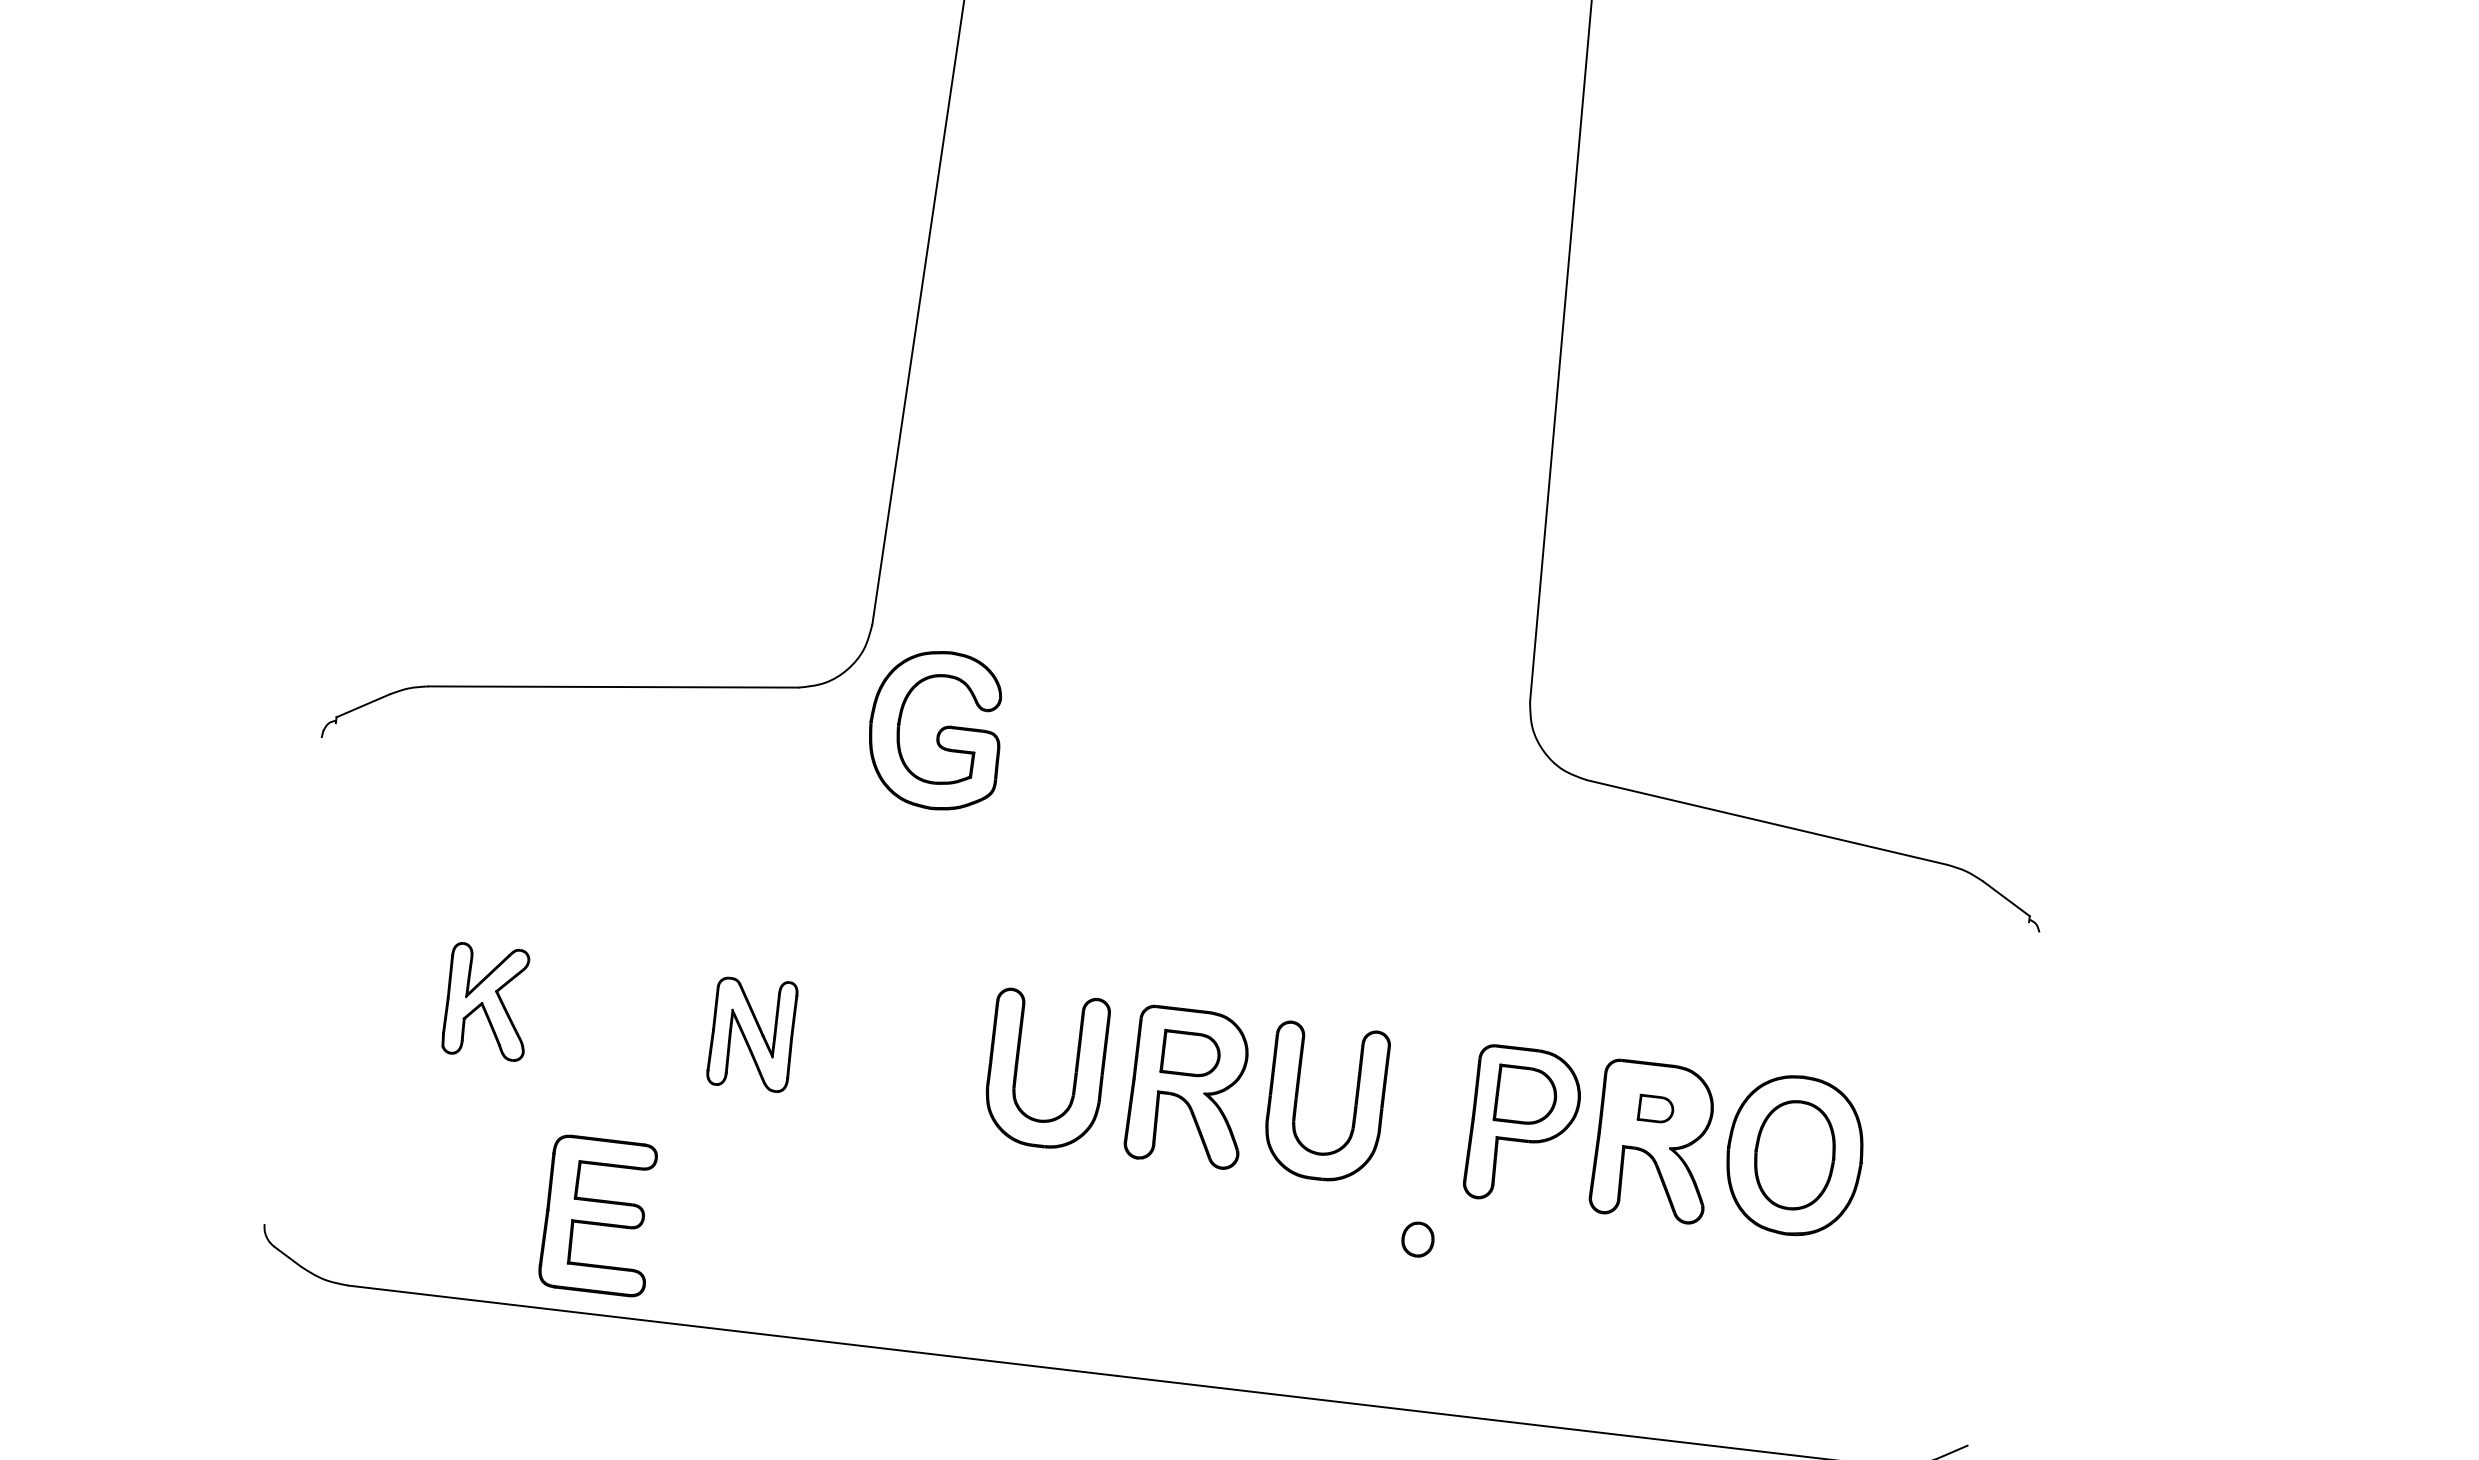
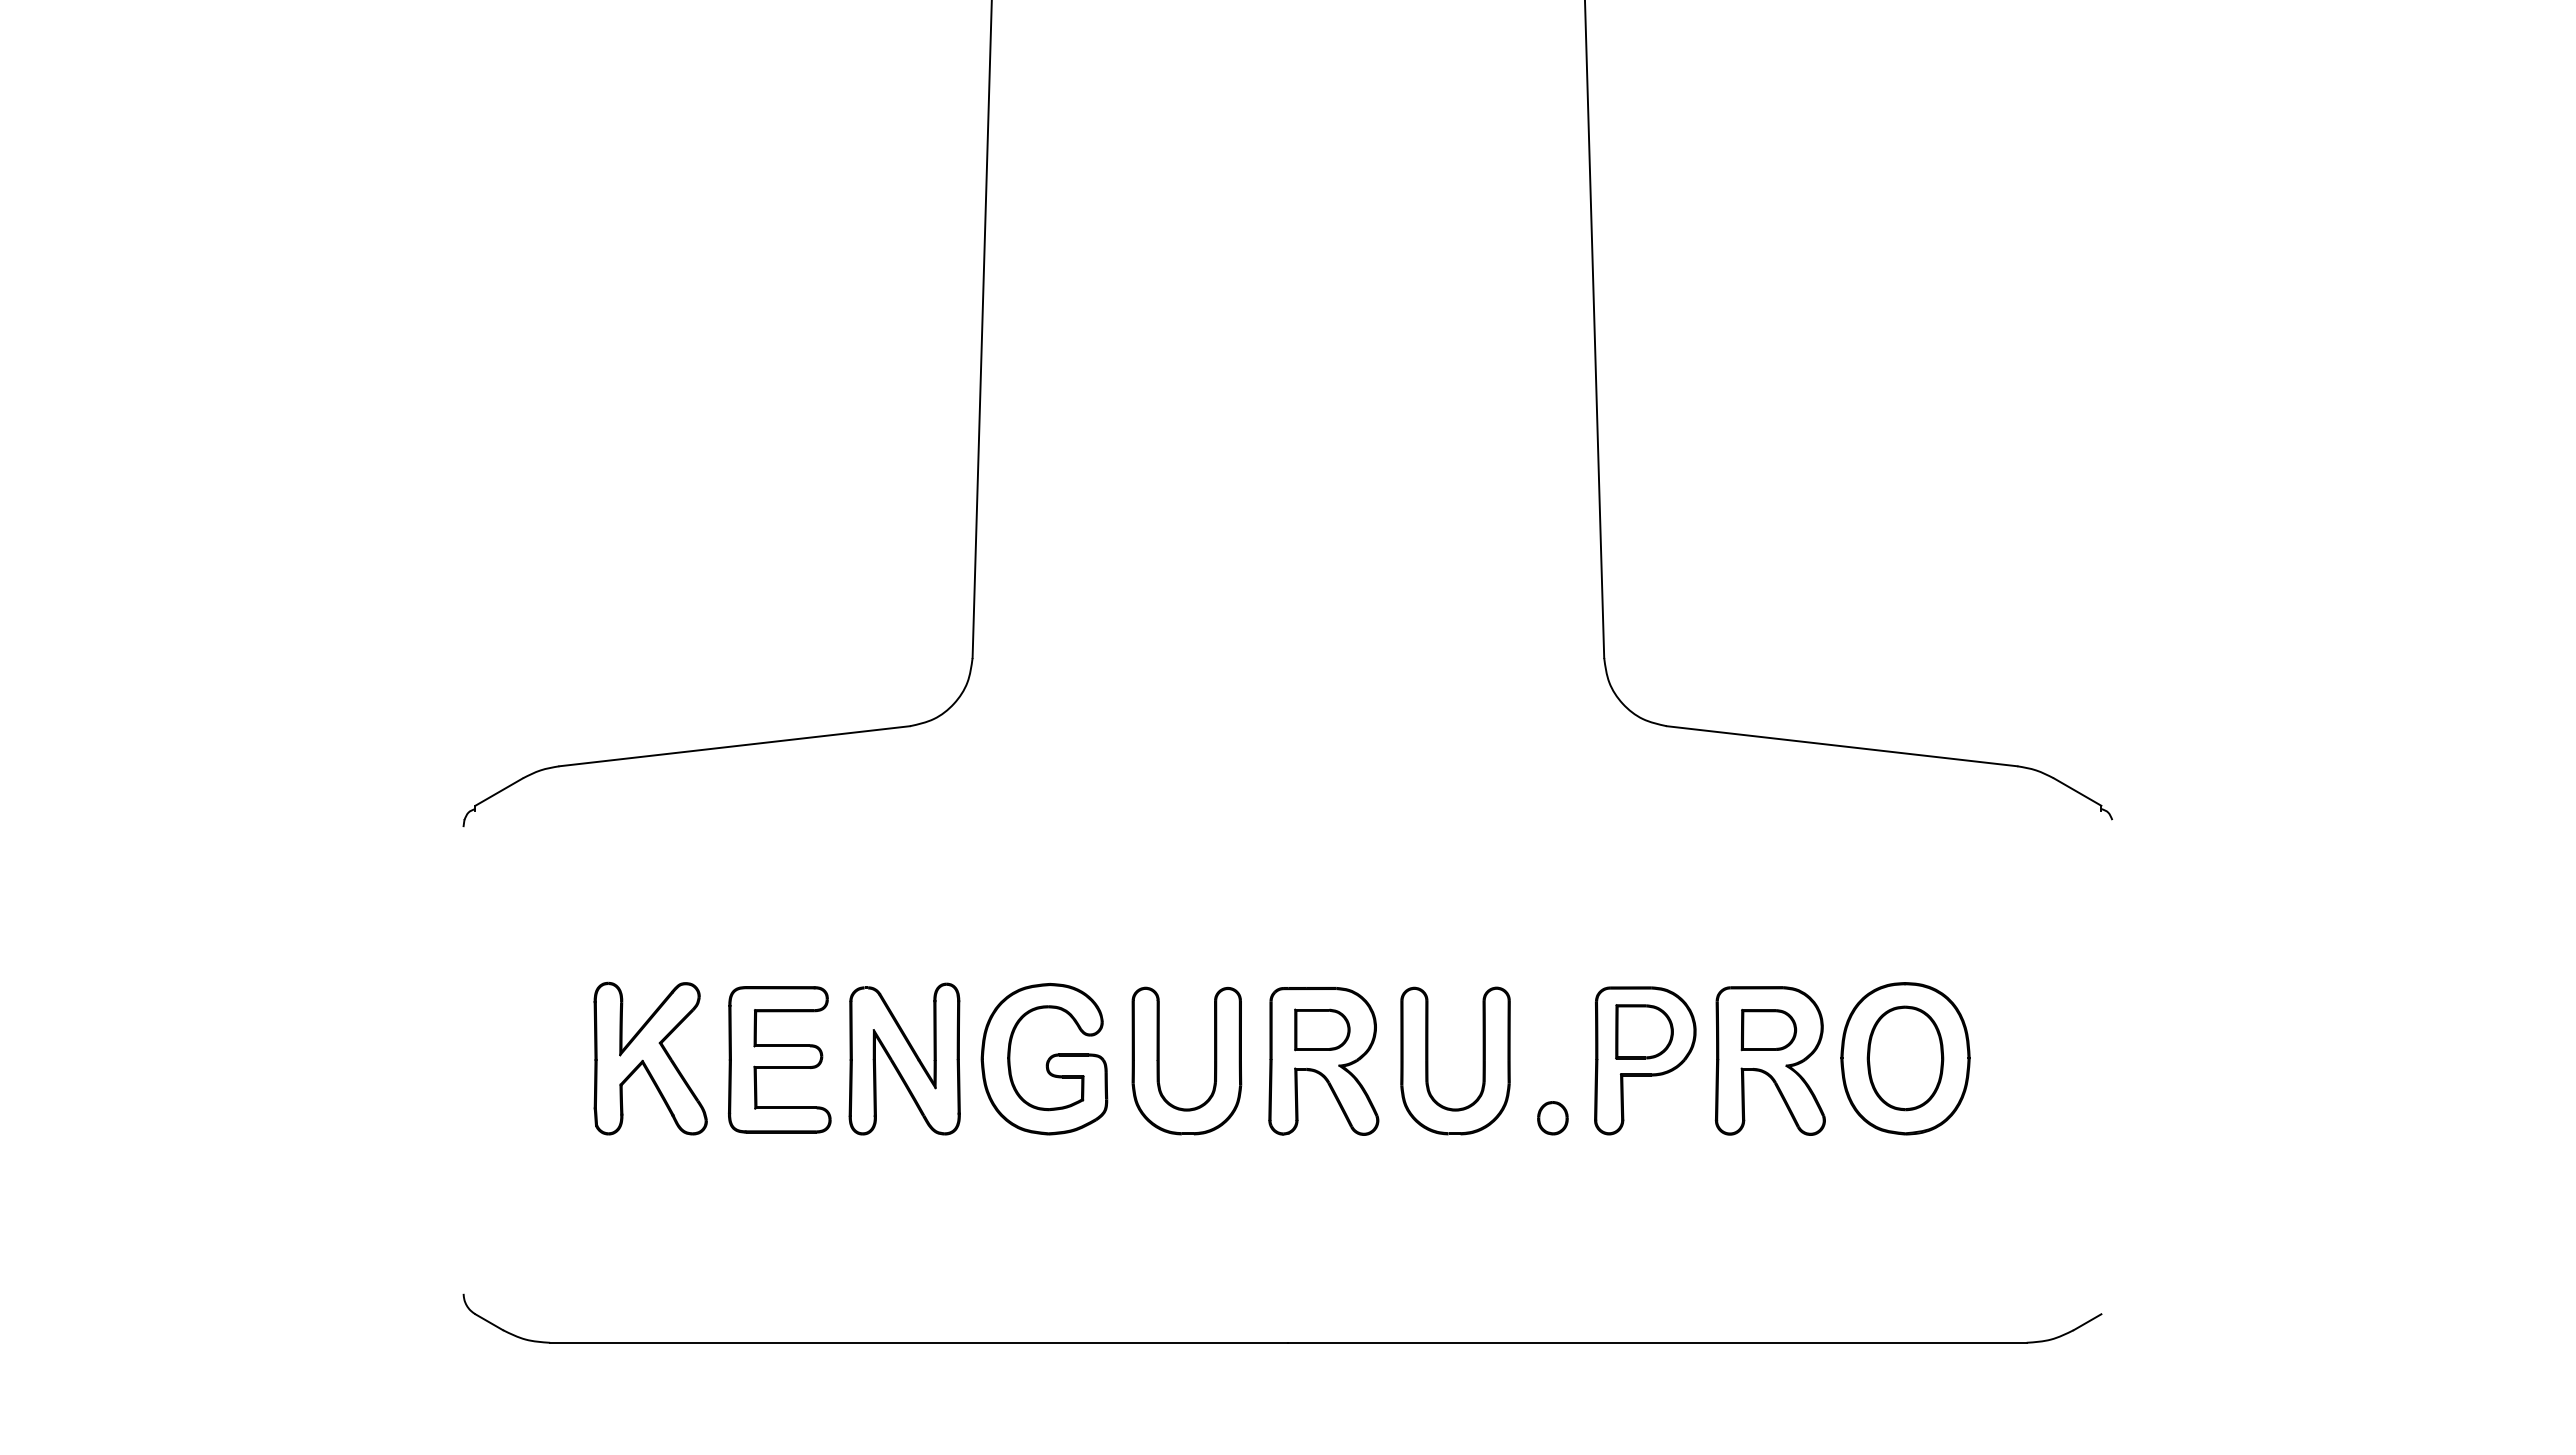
part: (935, 730) -> (1044, 1059), moved
part: (487, 1001) -> (650, 1058), size x1.43
part: (752, 1032) -> (904, 1058), size x1.43
part: (1655, 1109) -> (1768, 1030), size x1.67
part: (599, 1215) -> (779, 1059), moved
part: (1417, 1239) -> (1552, 1118), moved

